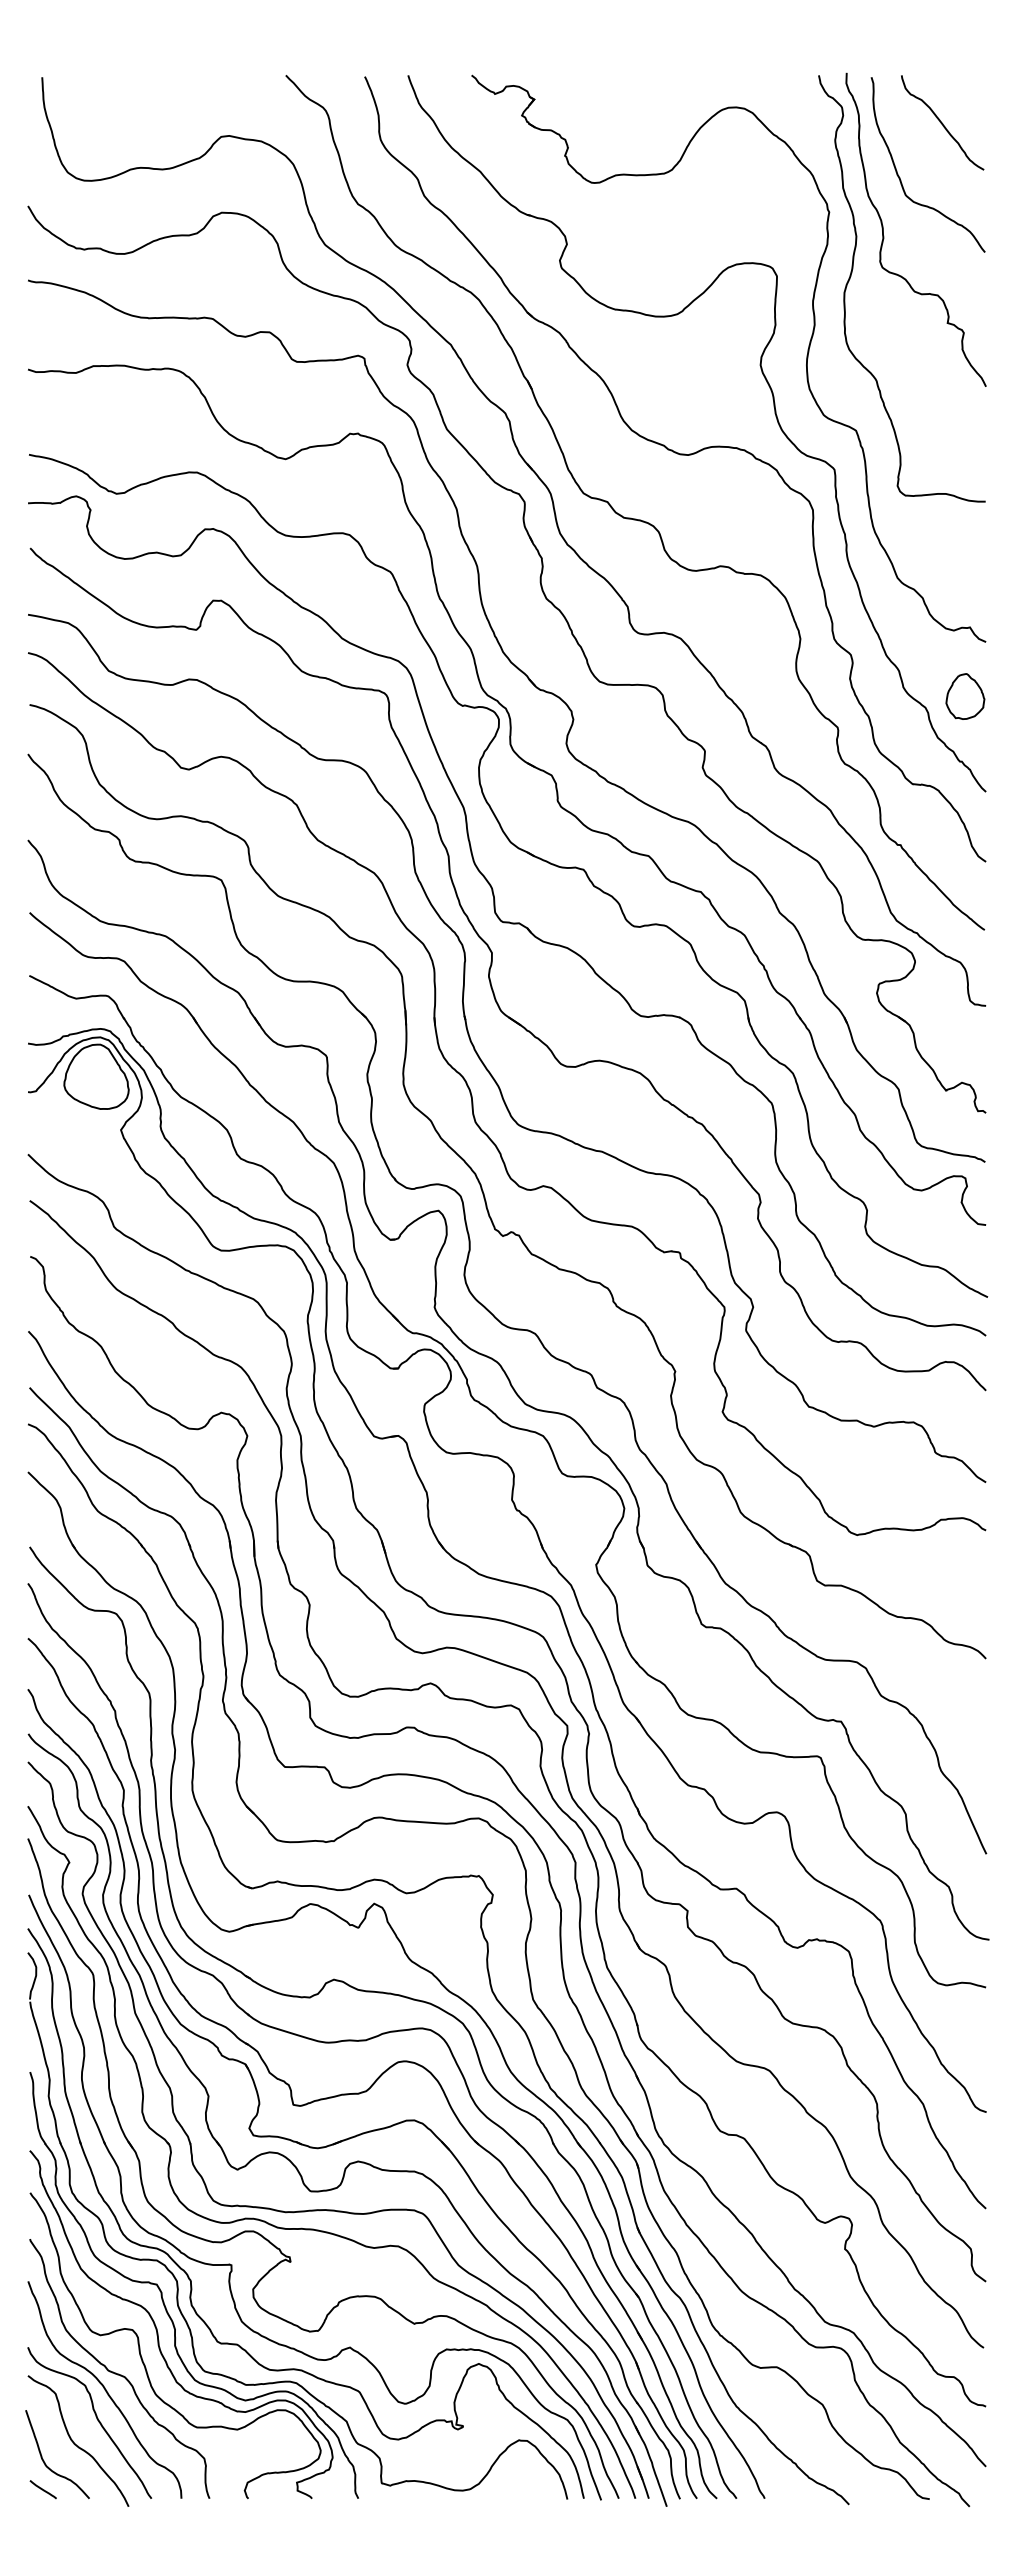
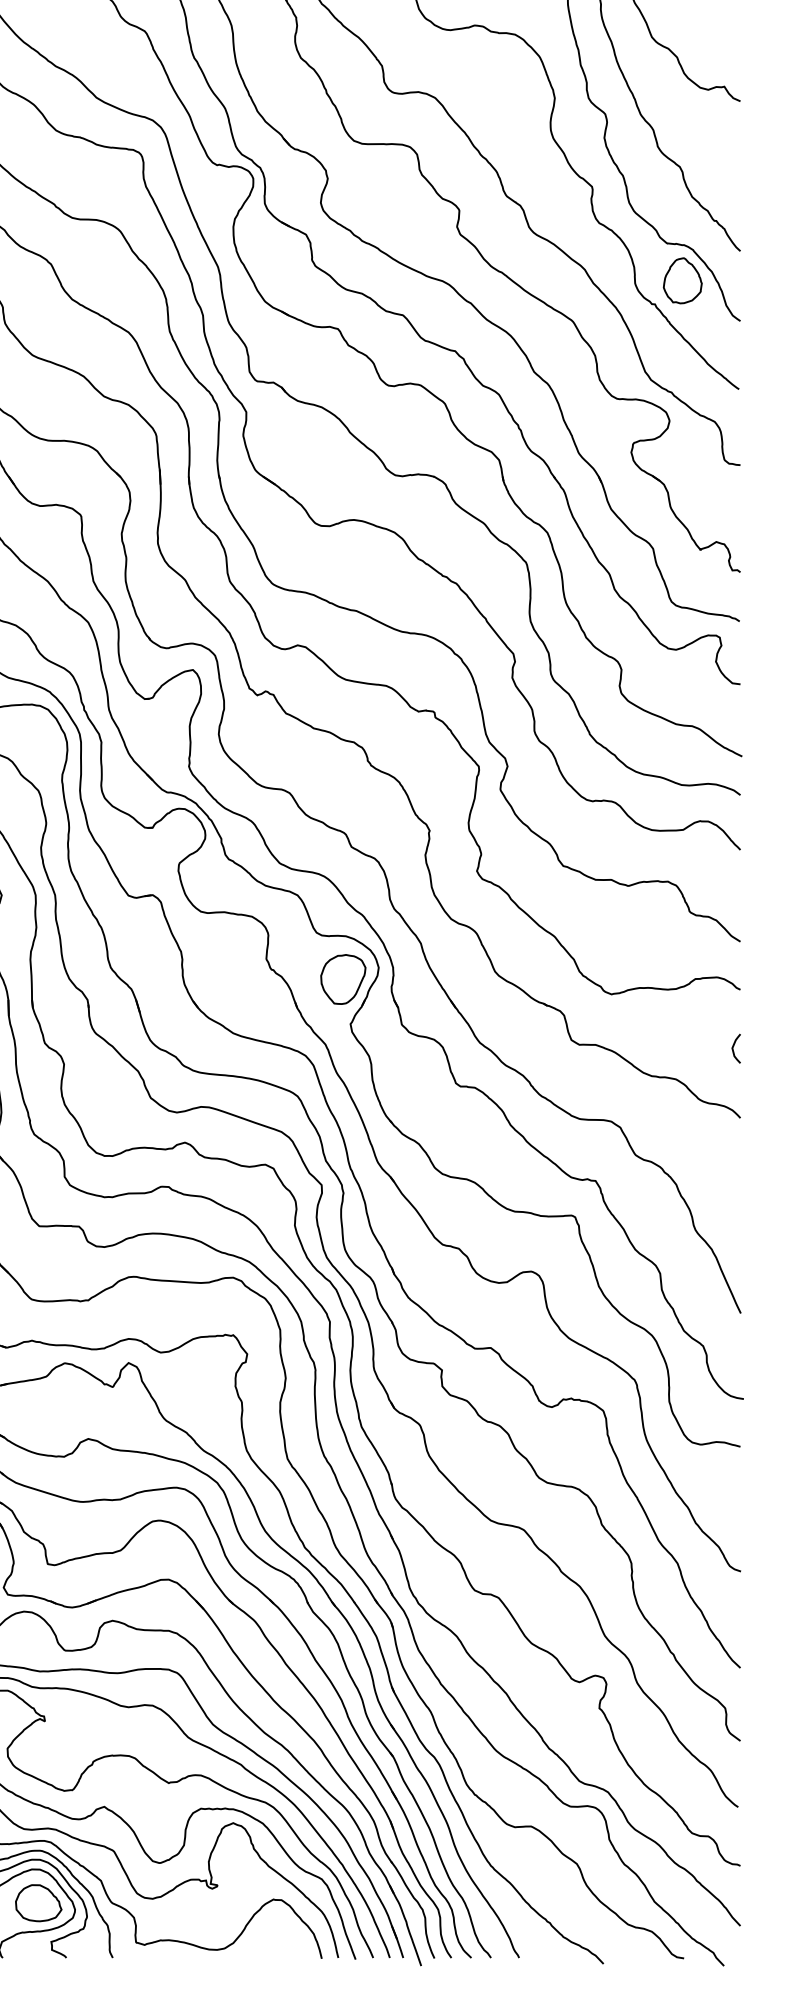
part: (965, 696) -> (682, 280), moved
part: (588, 1519) -> (342, 978), added
curve: (979, 1588) -> (733, 1047), added
part: (284, 2443) -> (38, 1902), added

